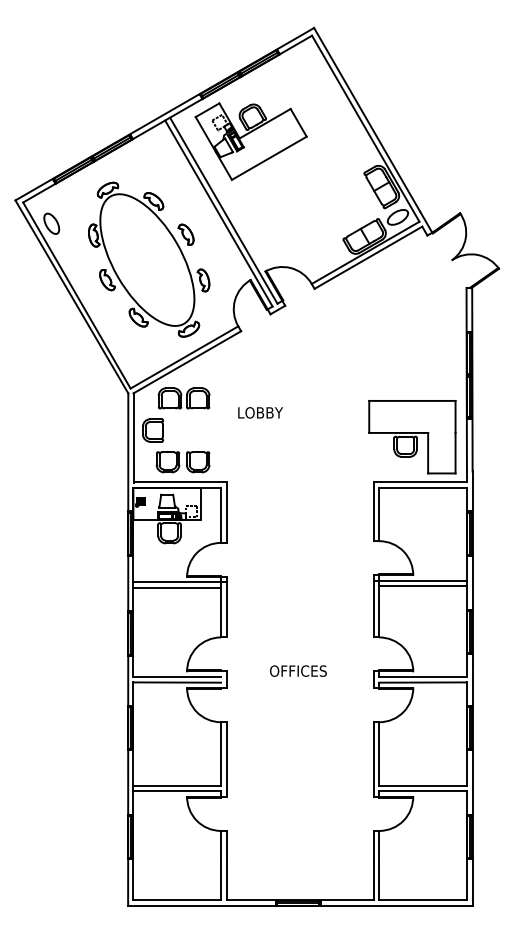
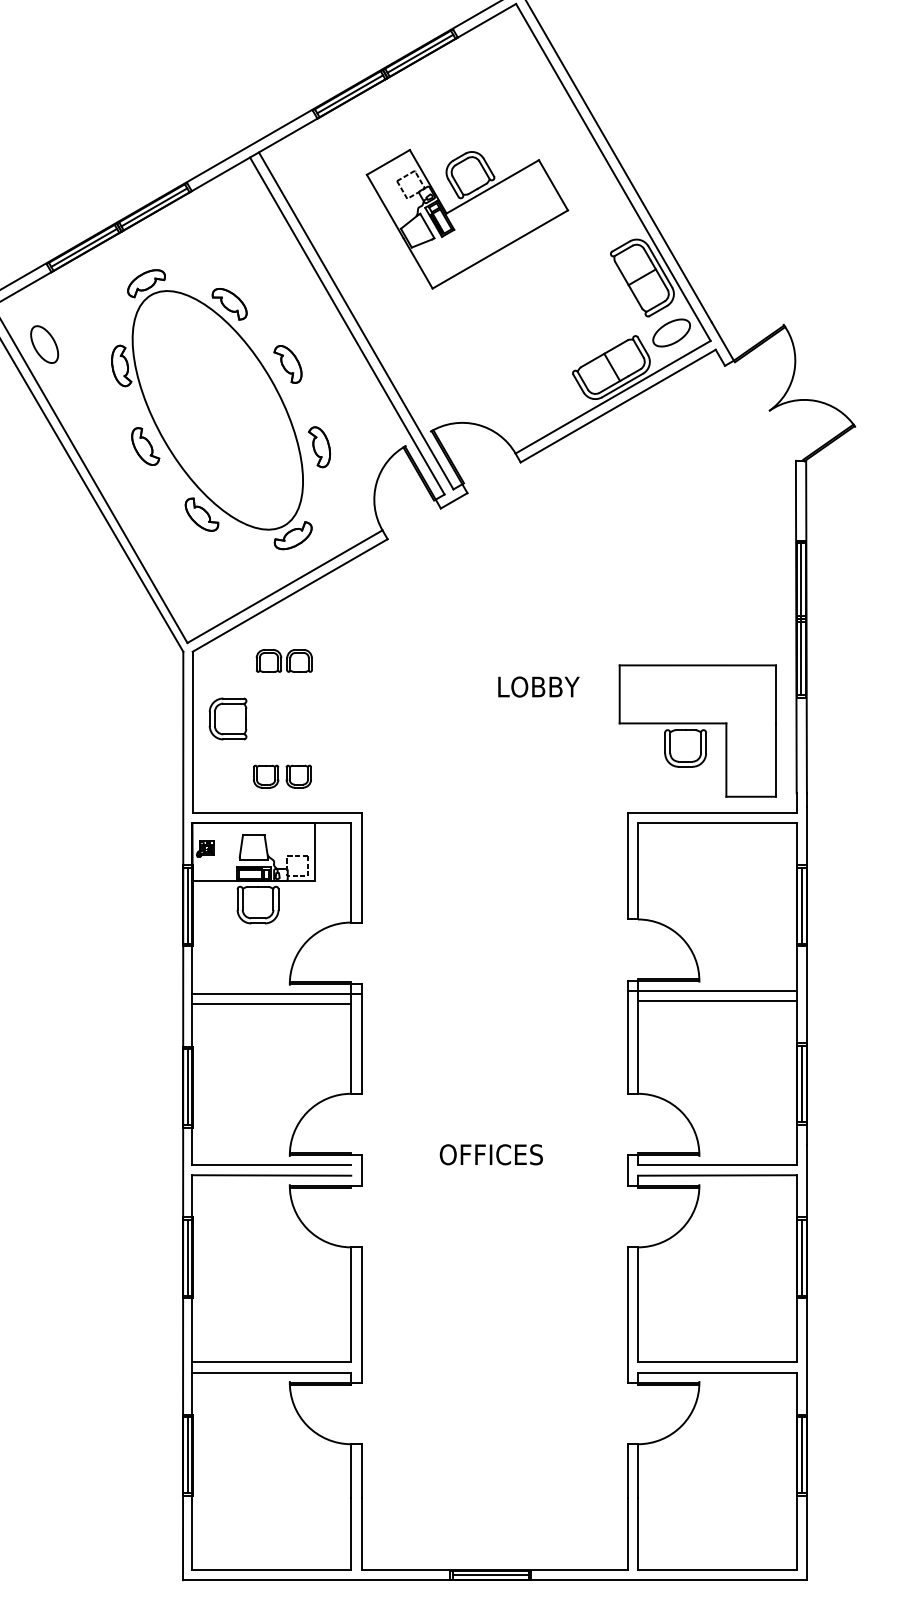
part: (250, 141) -> (466, 219), moved
part: (183, 398) -> (283, 661), size x0.6
text: (260, 412) -> (538, 686), moved
part: (182, 462) -> (281, 776), size x0.6

